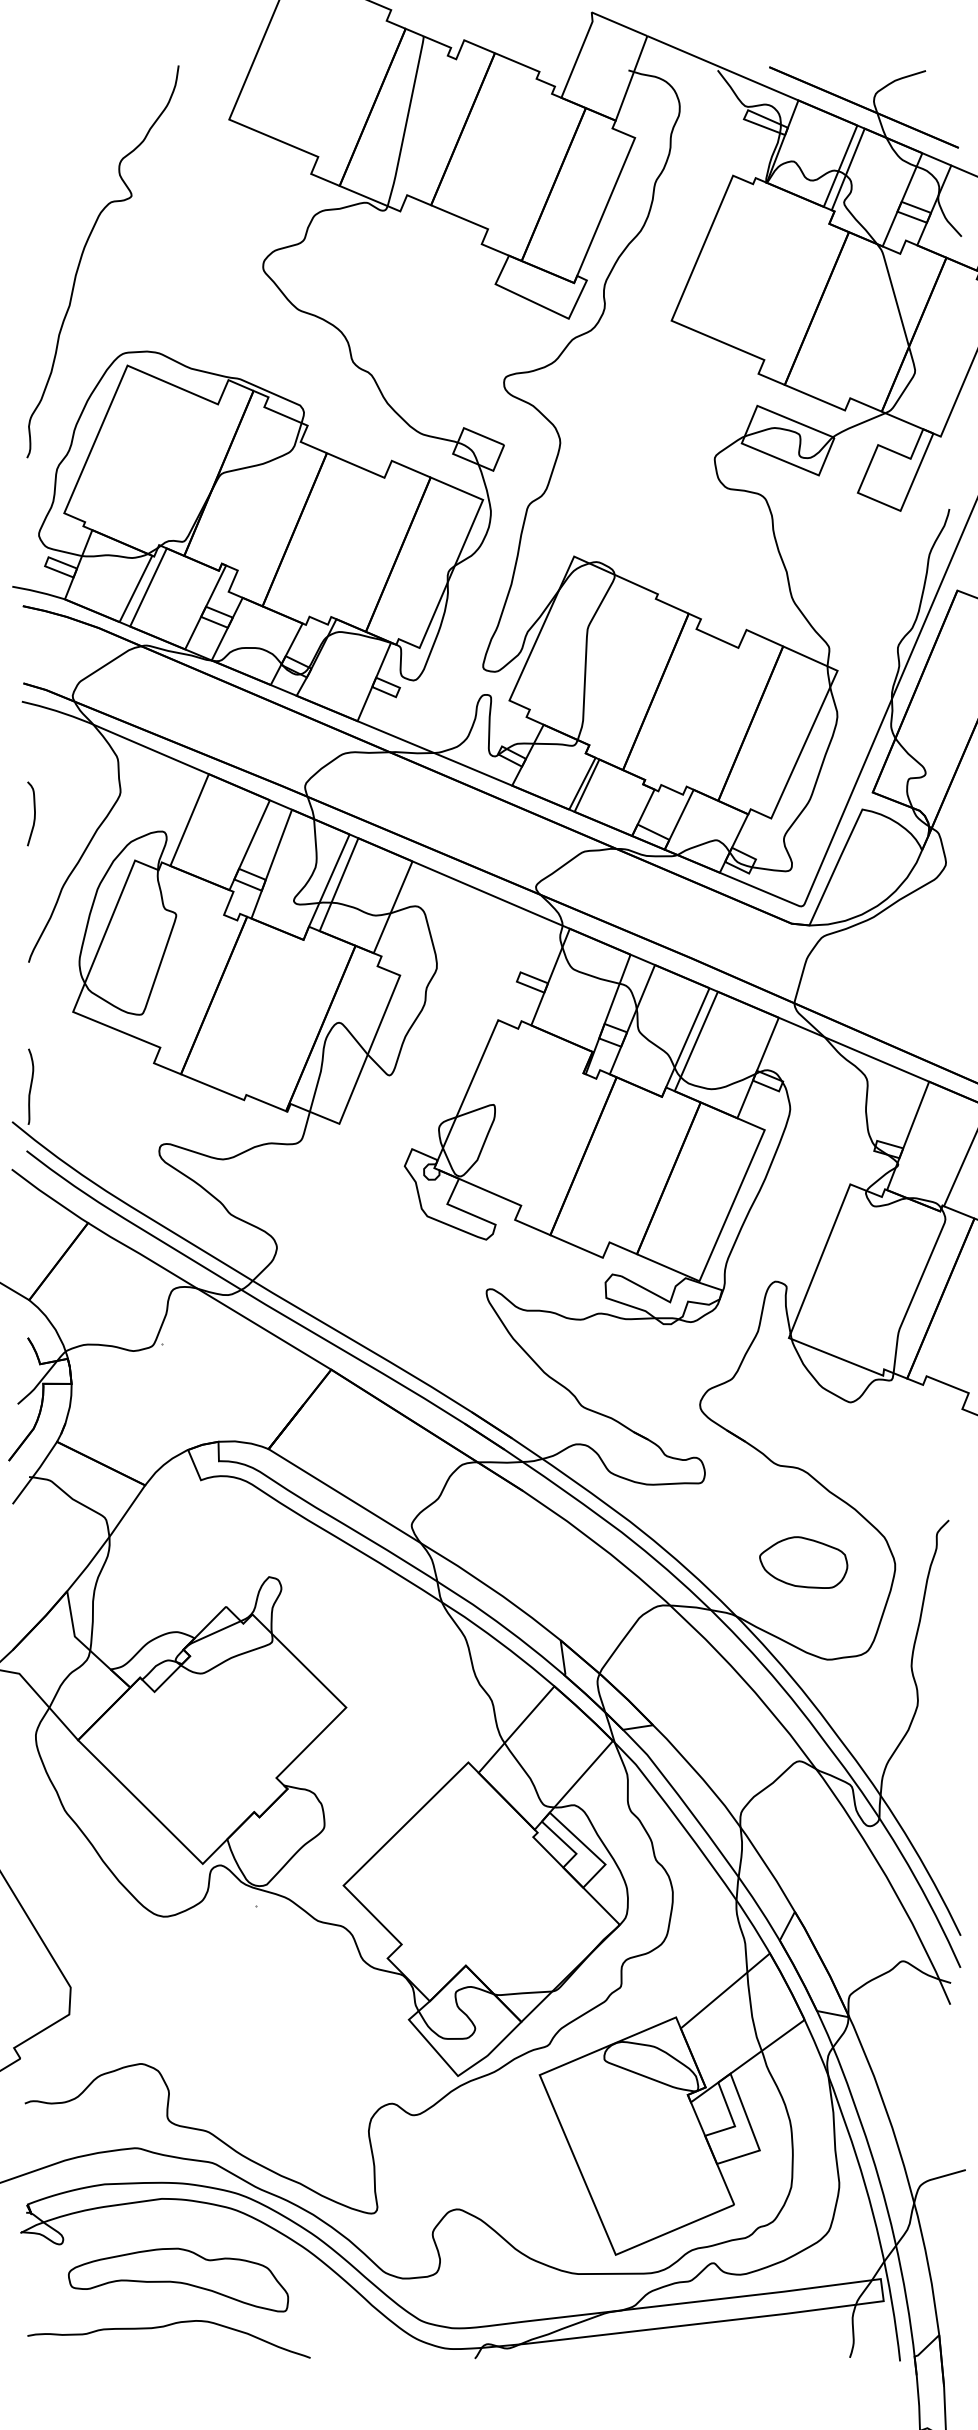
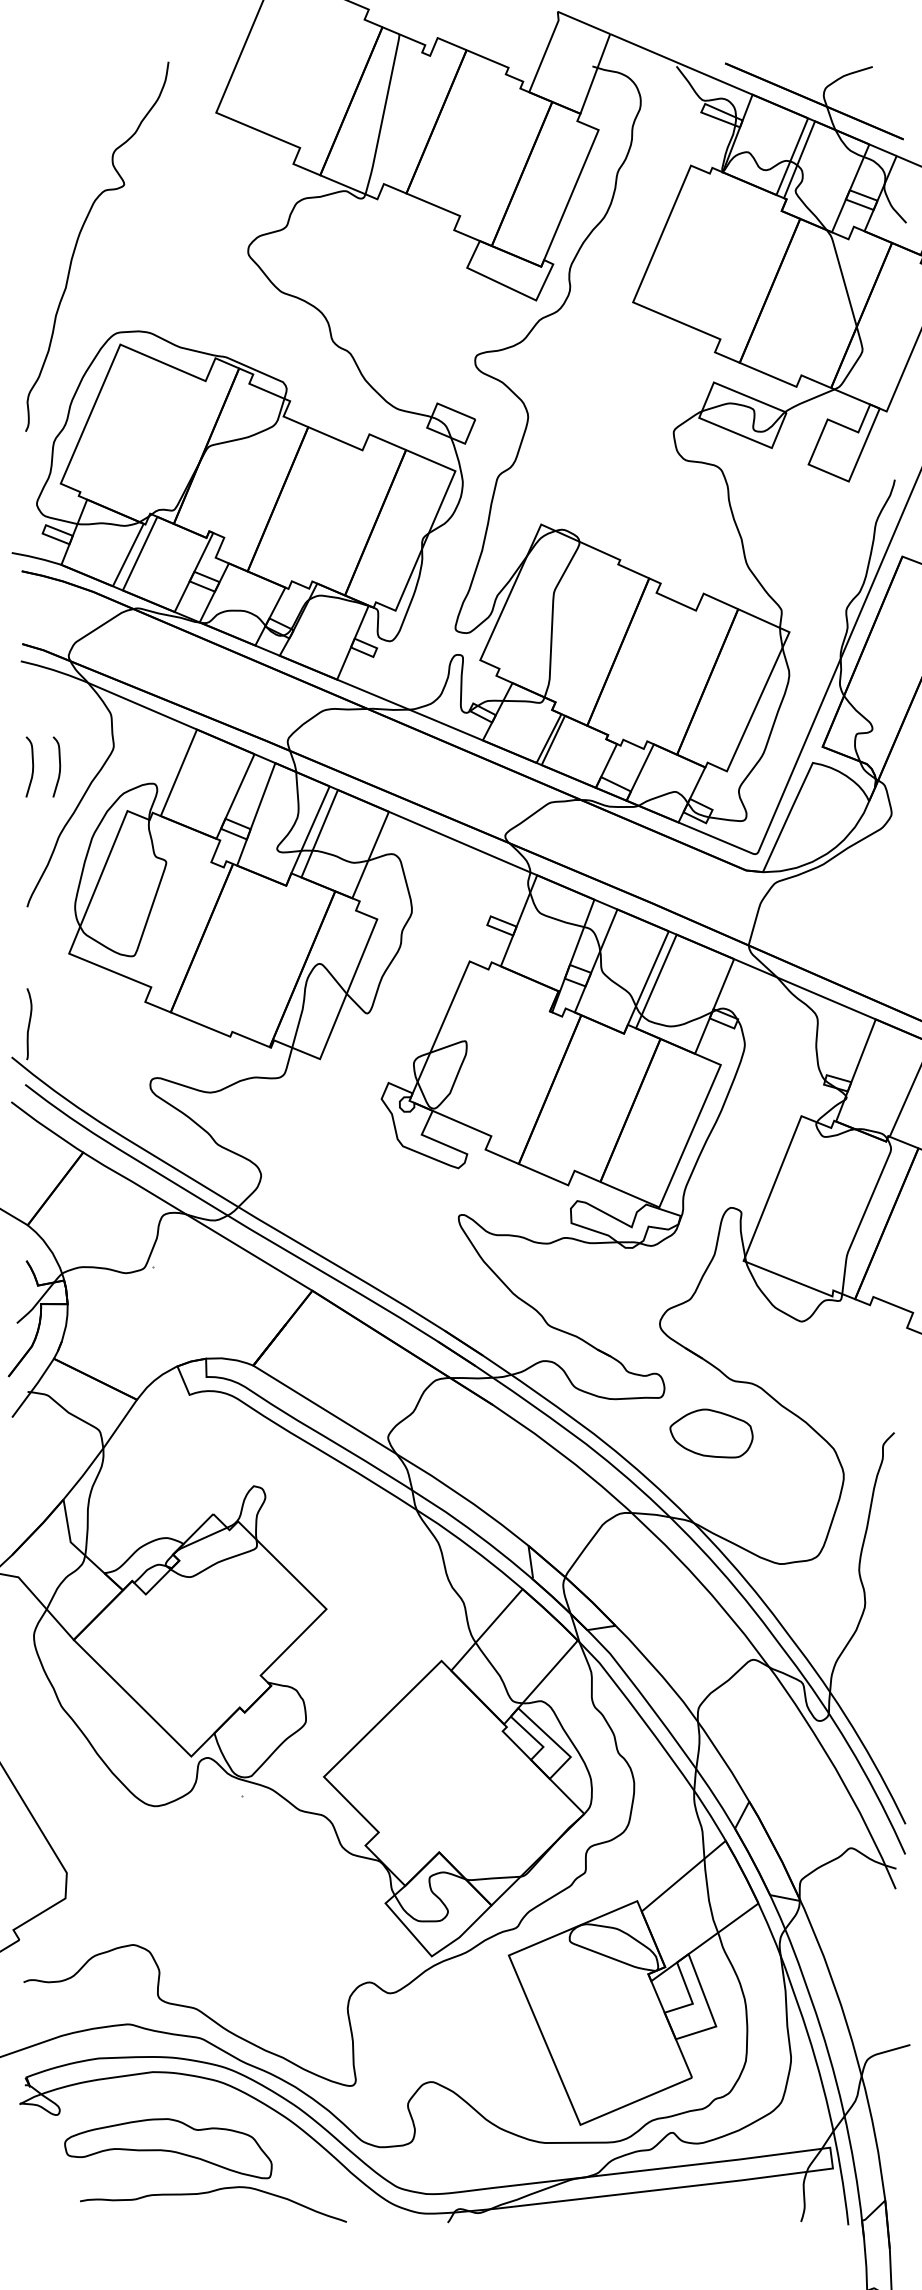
curve: (62, 813) -> (59, 766), added
part: (803, 1562) -> (711, 1433), moved
curve: (167, 2326) -> (212, 2192), moved

